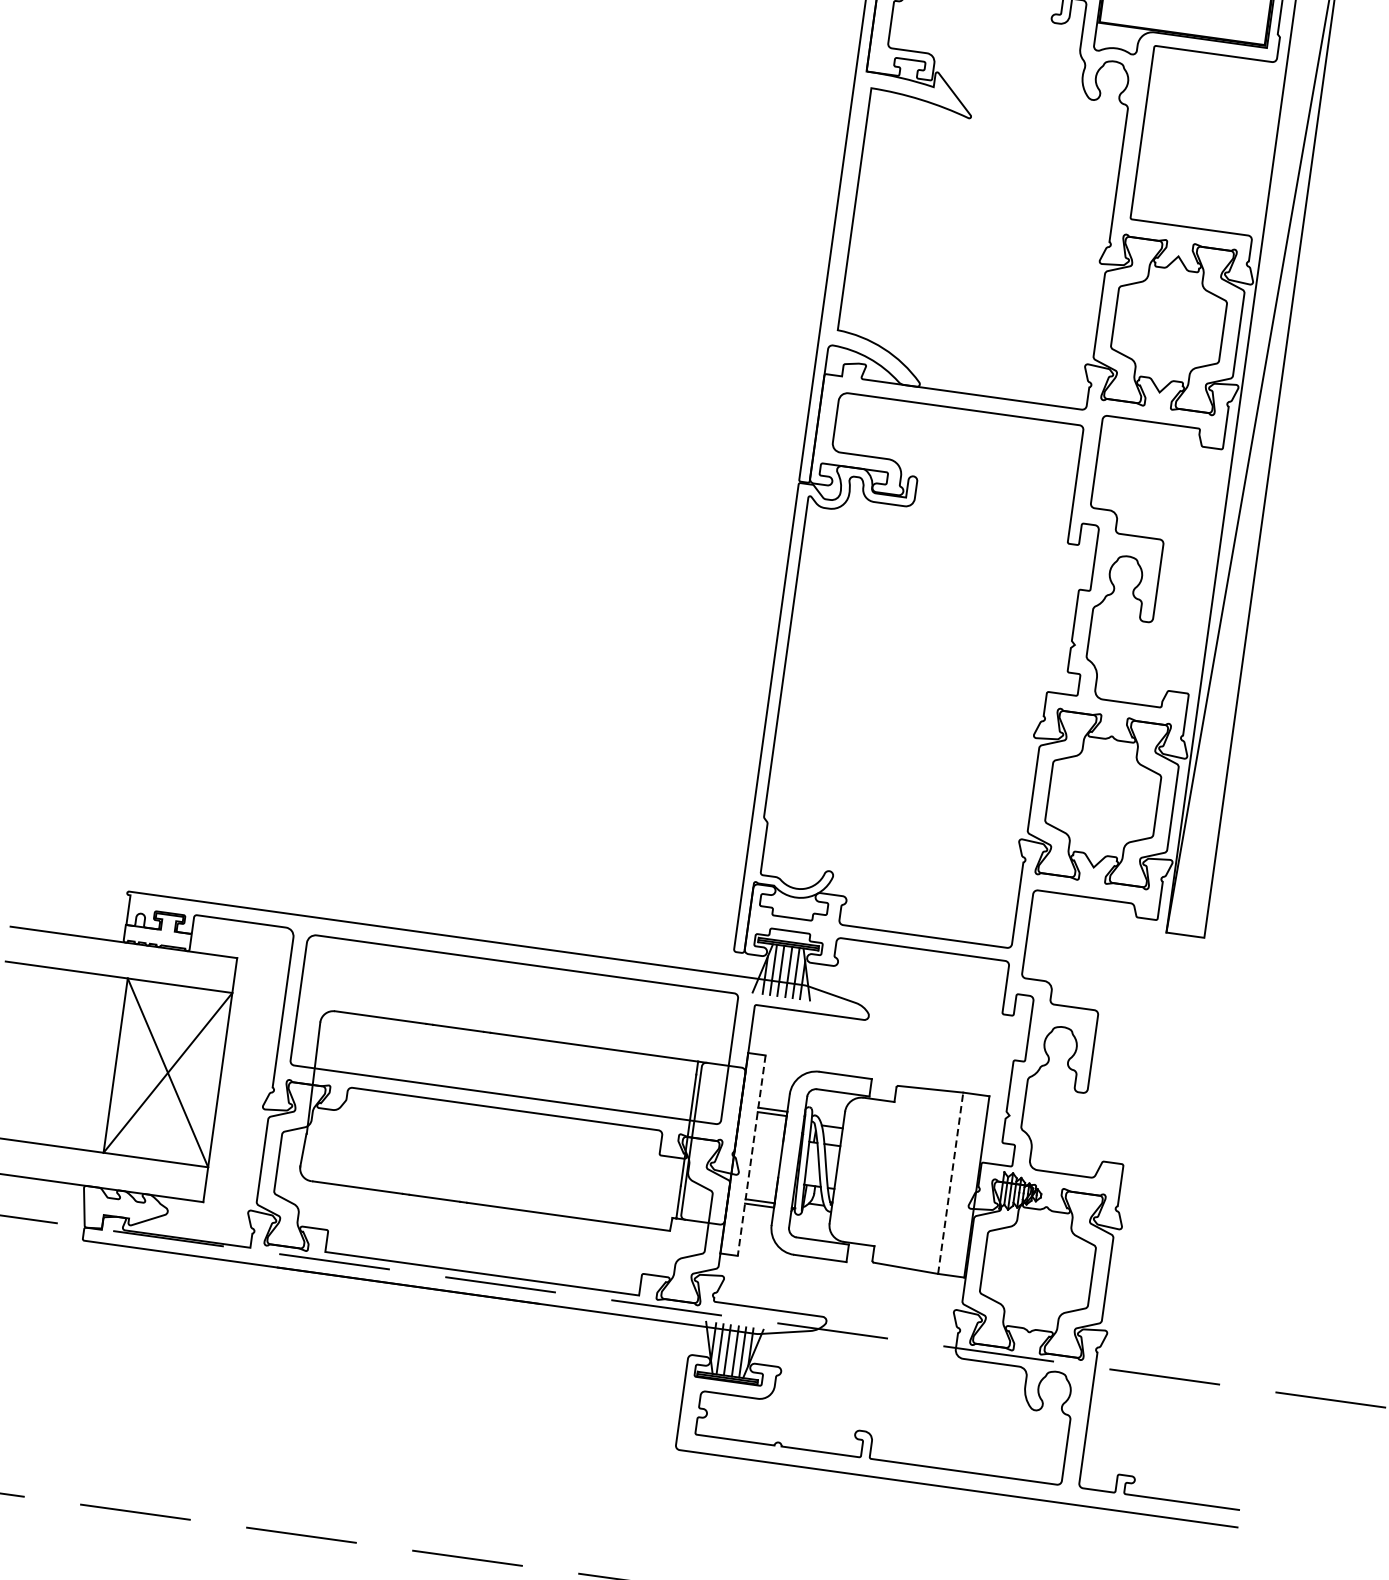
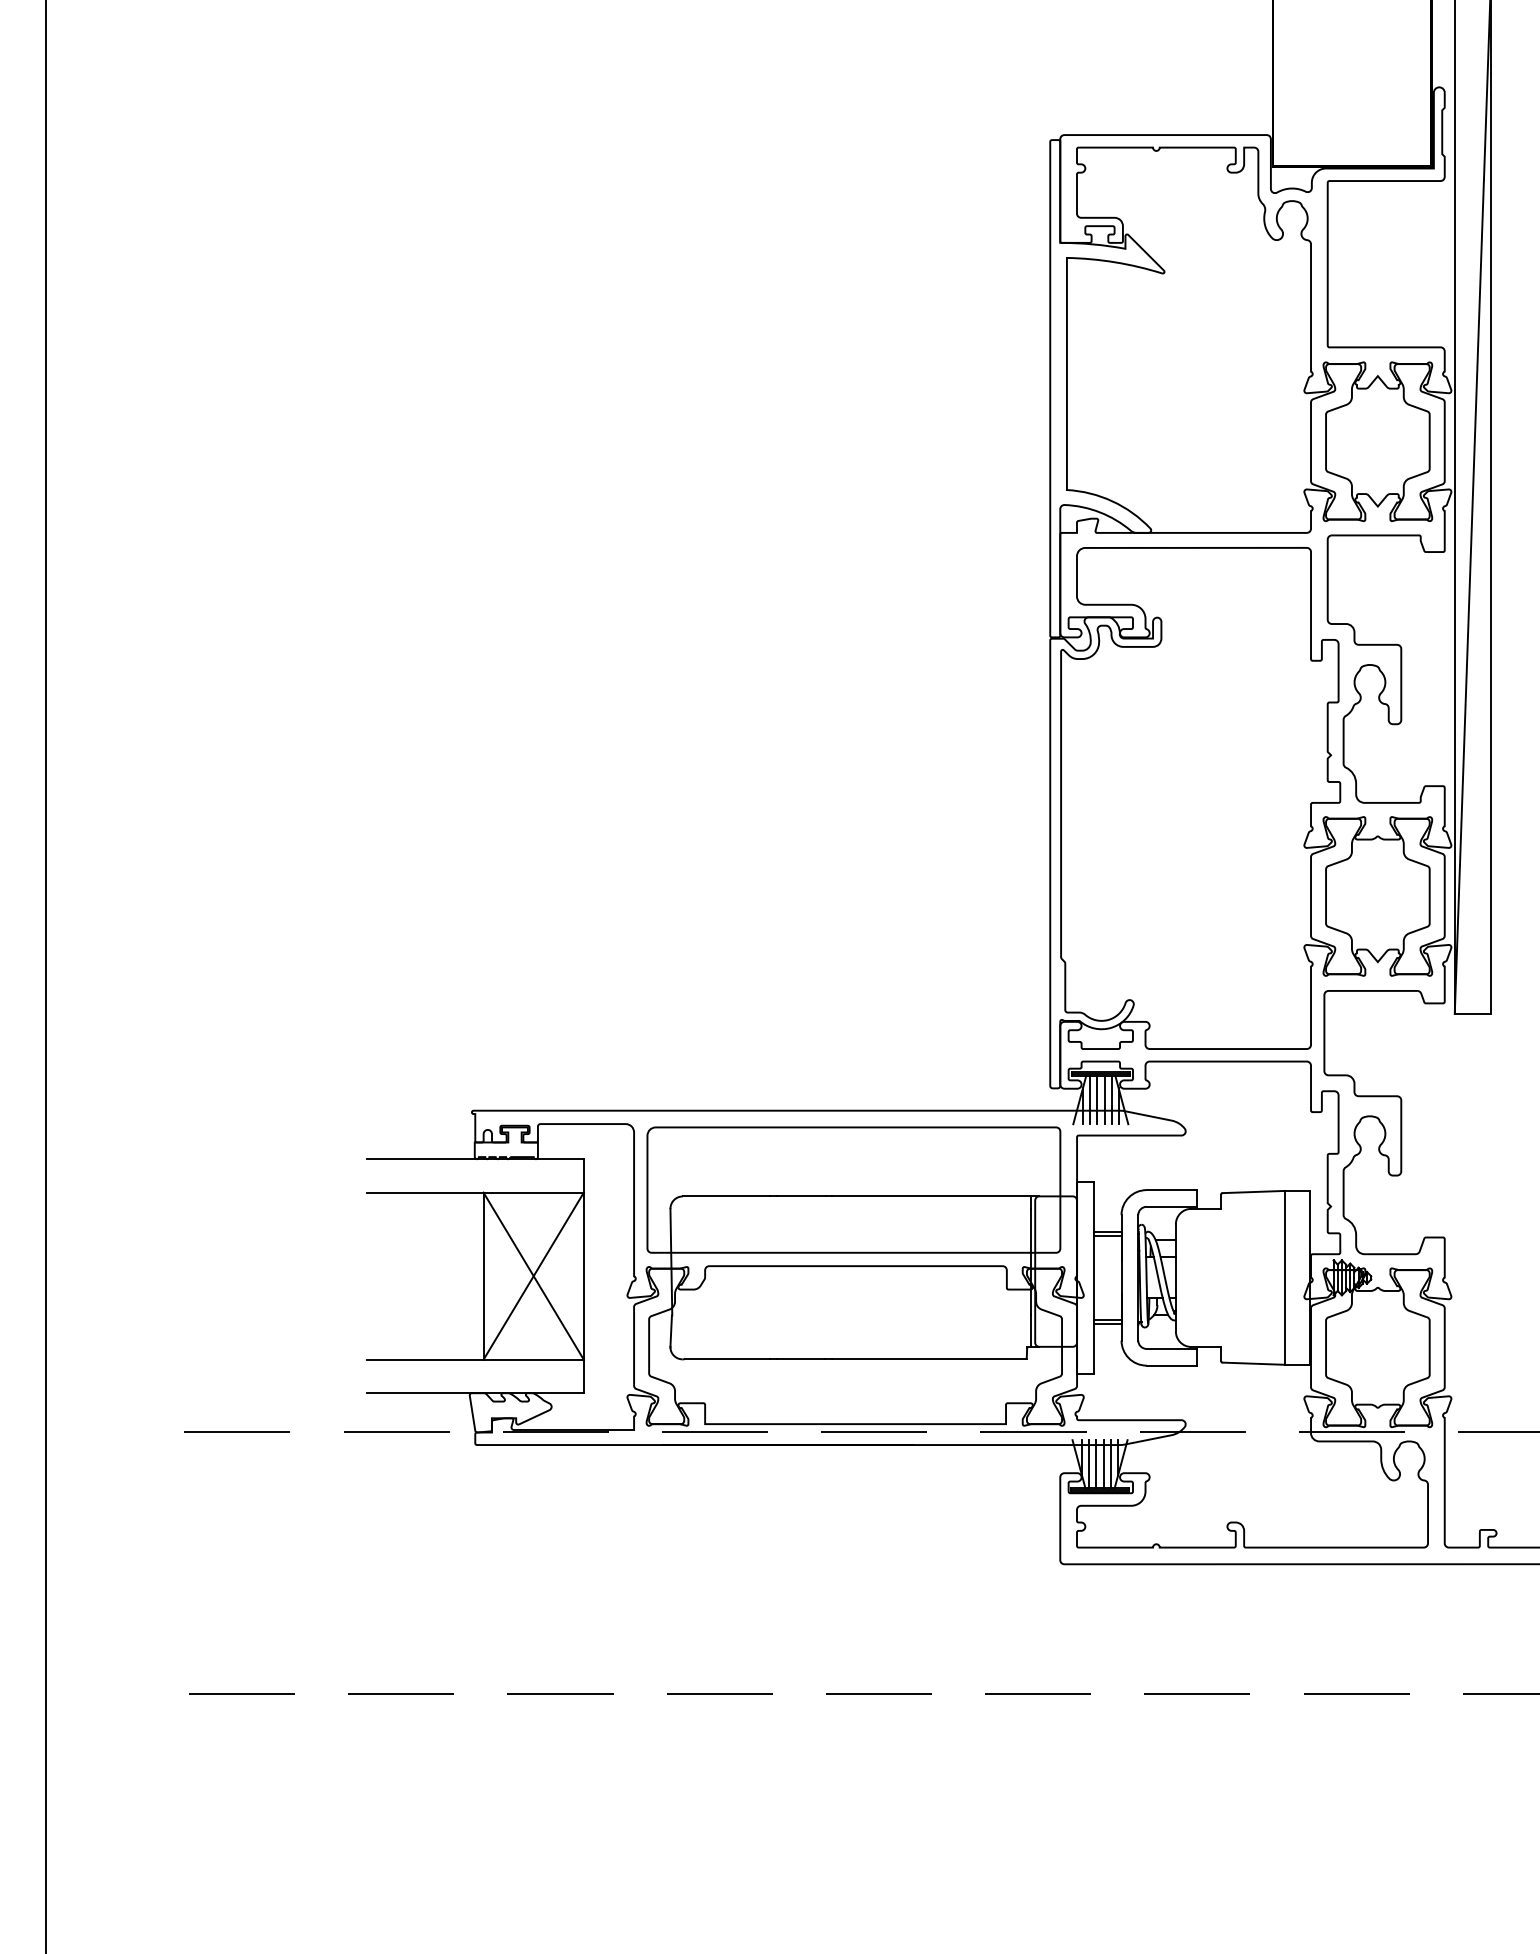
line: (751, 1156) -> (1093, 1278), dashed -> solid
line: (950, 1182) -> (1284, 1277), dashed -> solid

